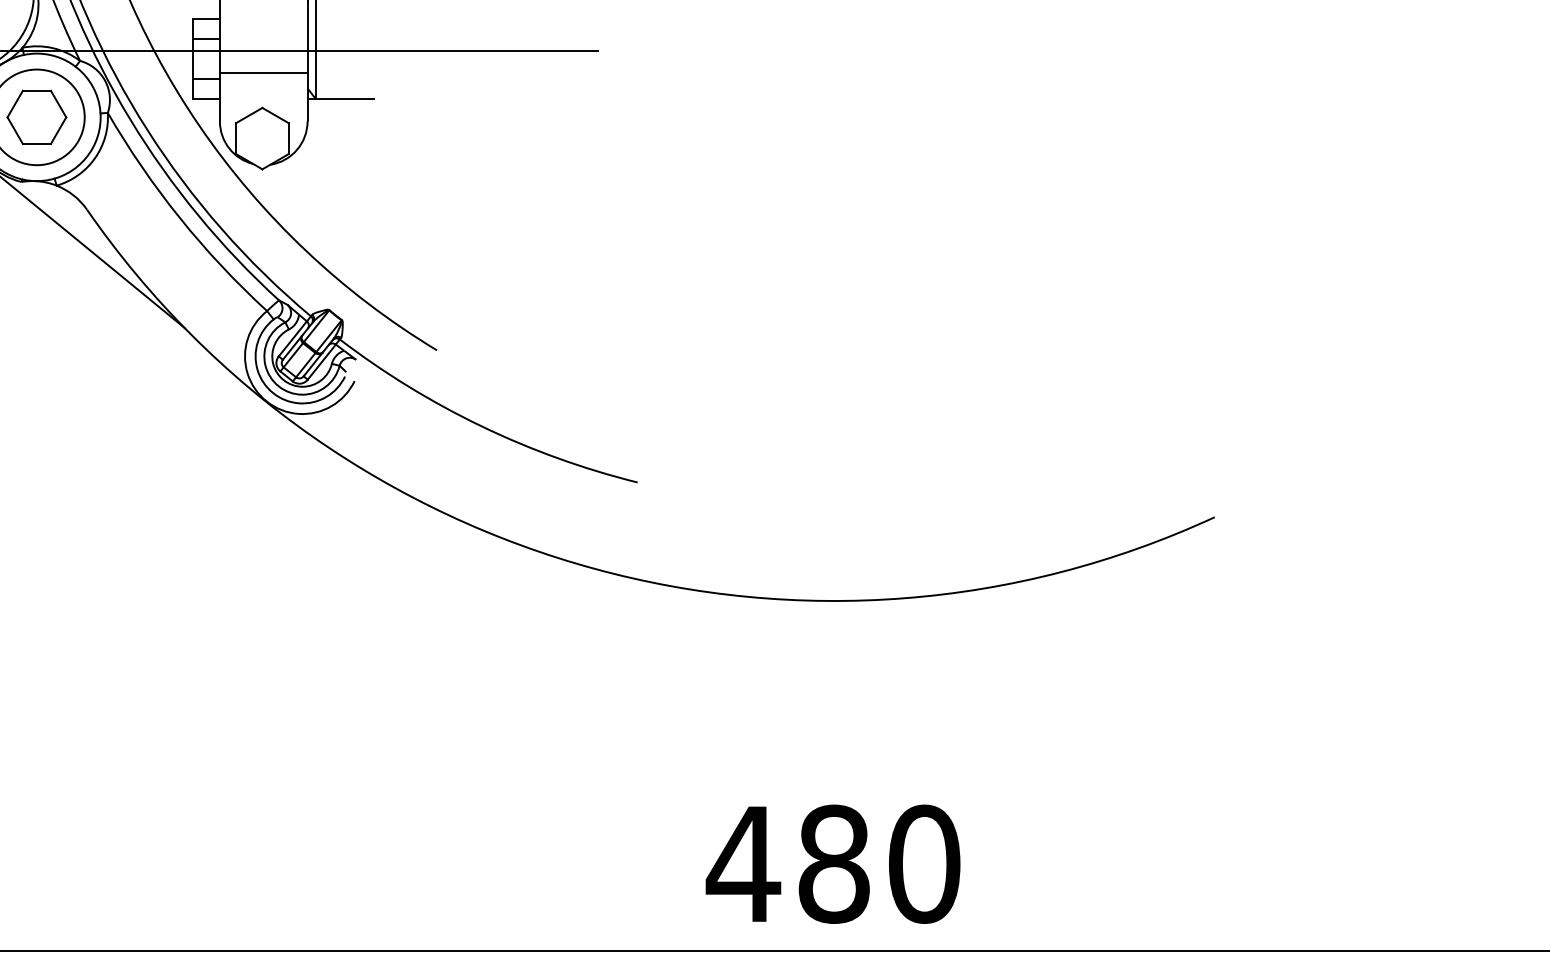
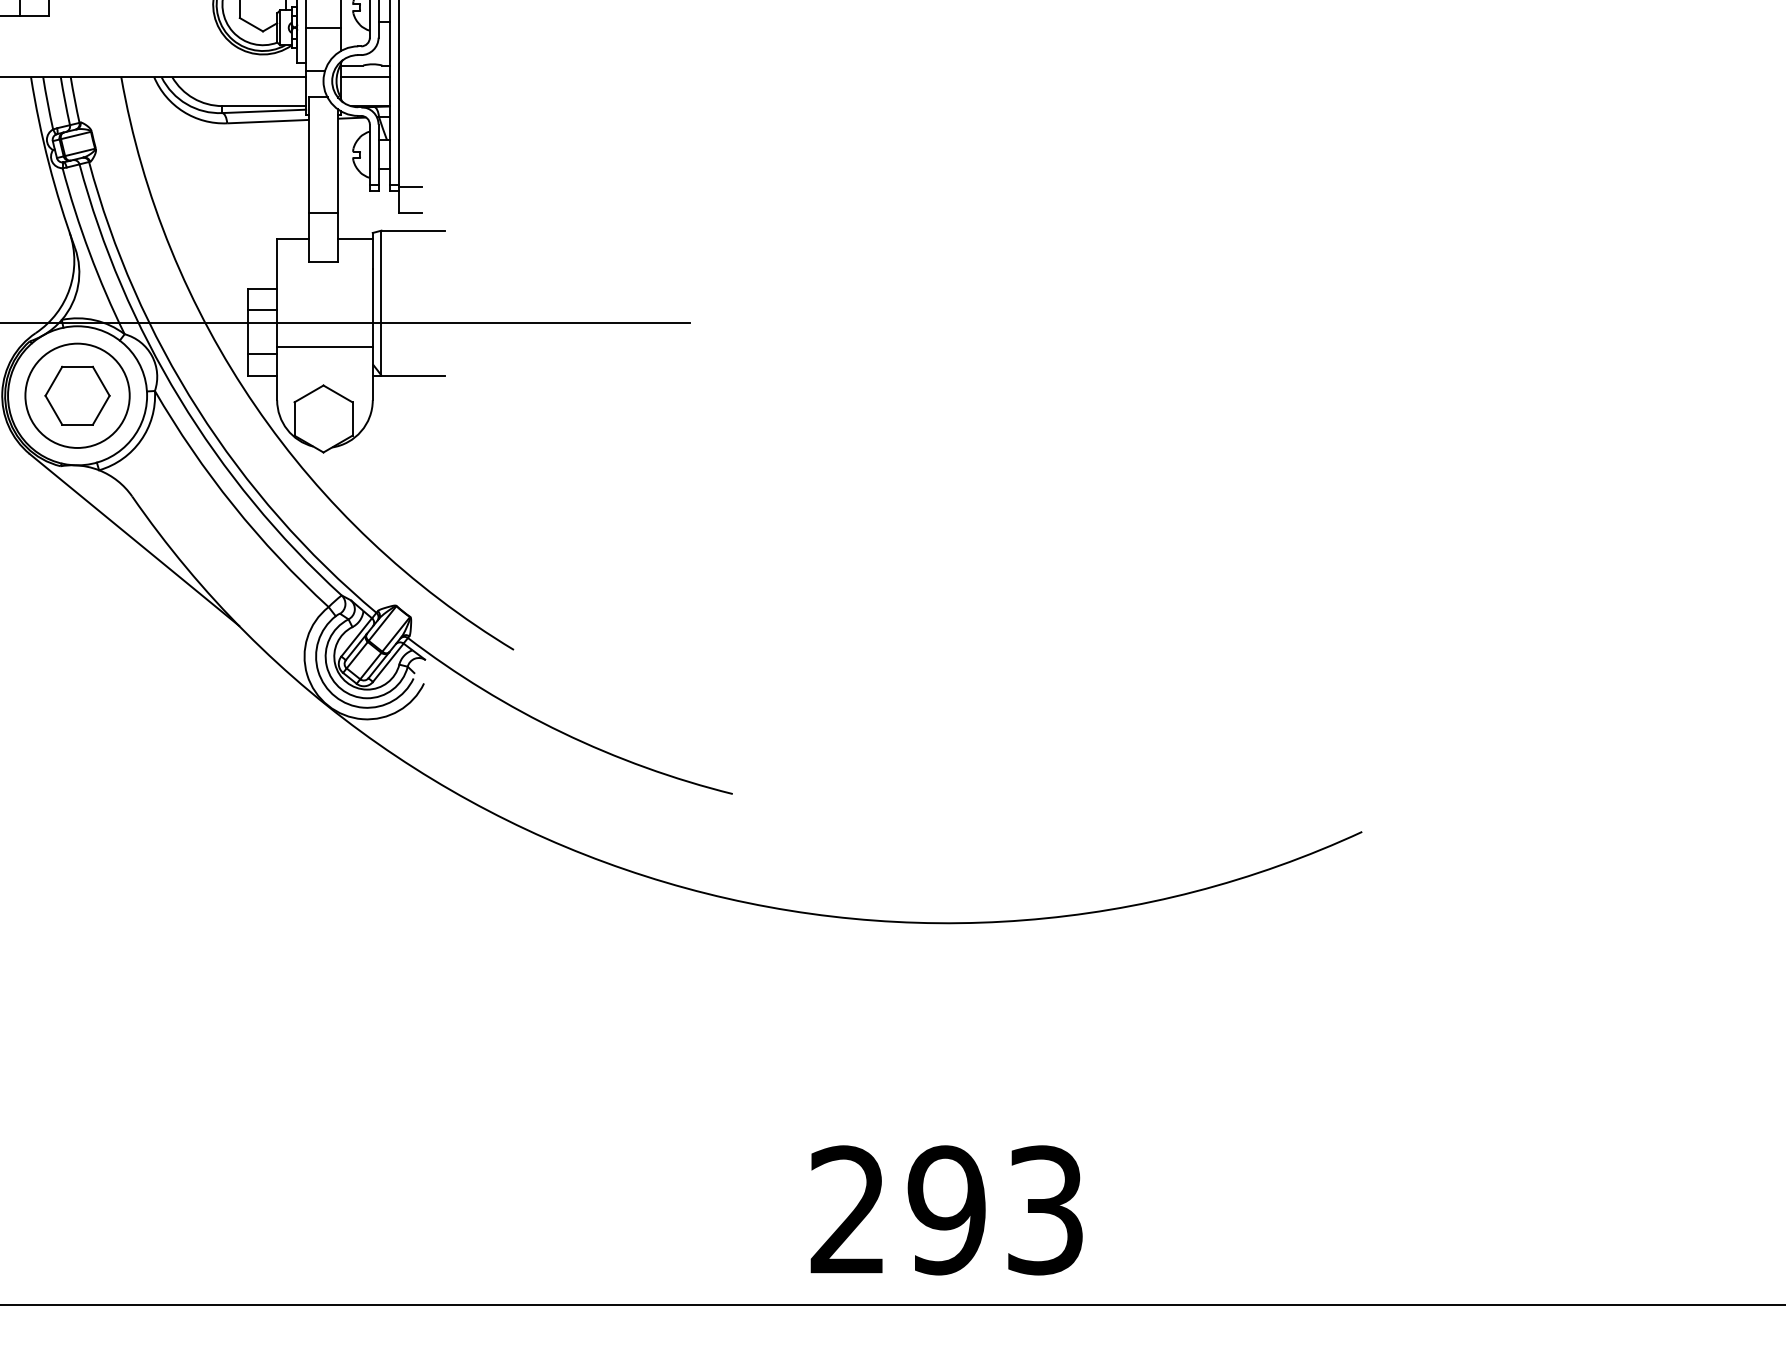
text: (832, 864) -> (945, 1210), 480 -> 293

